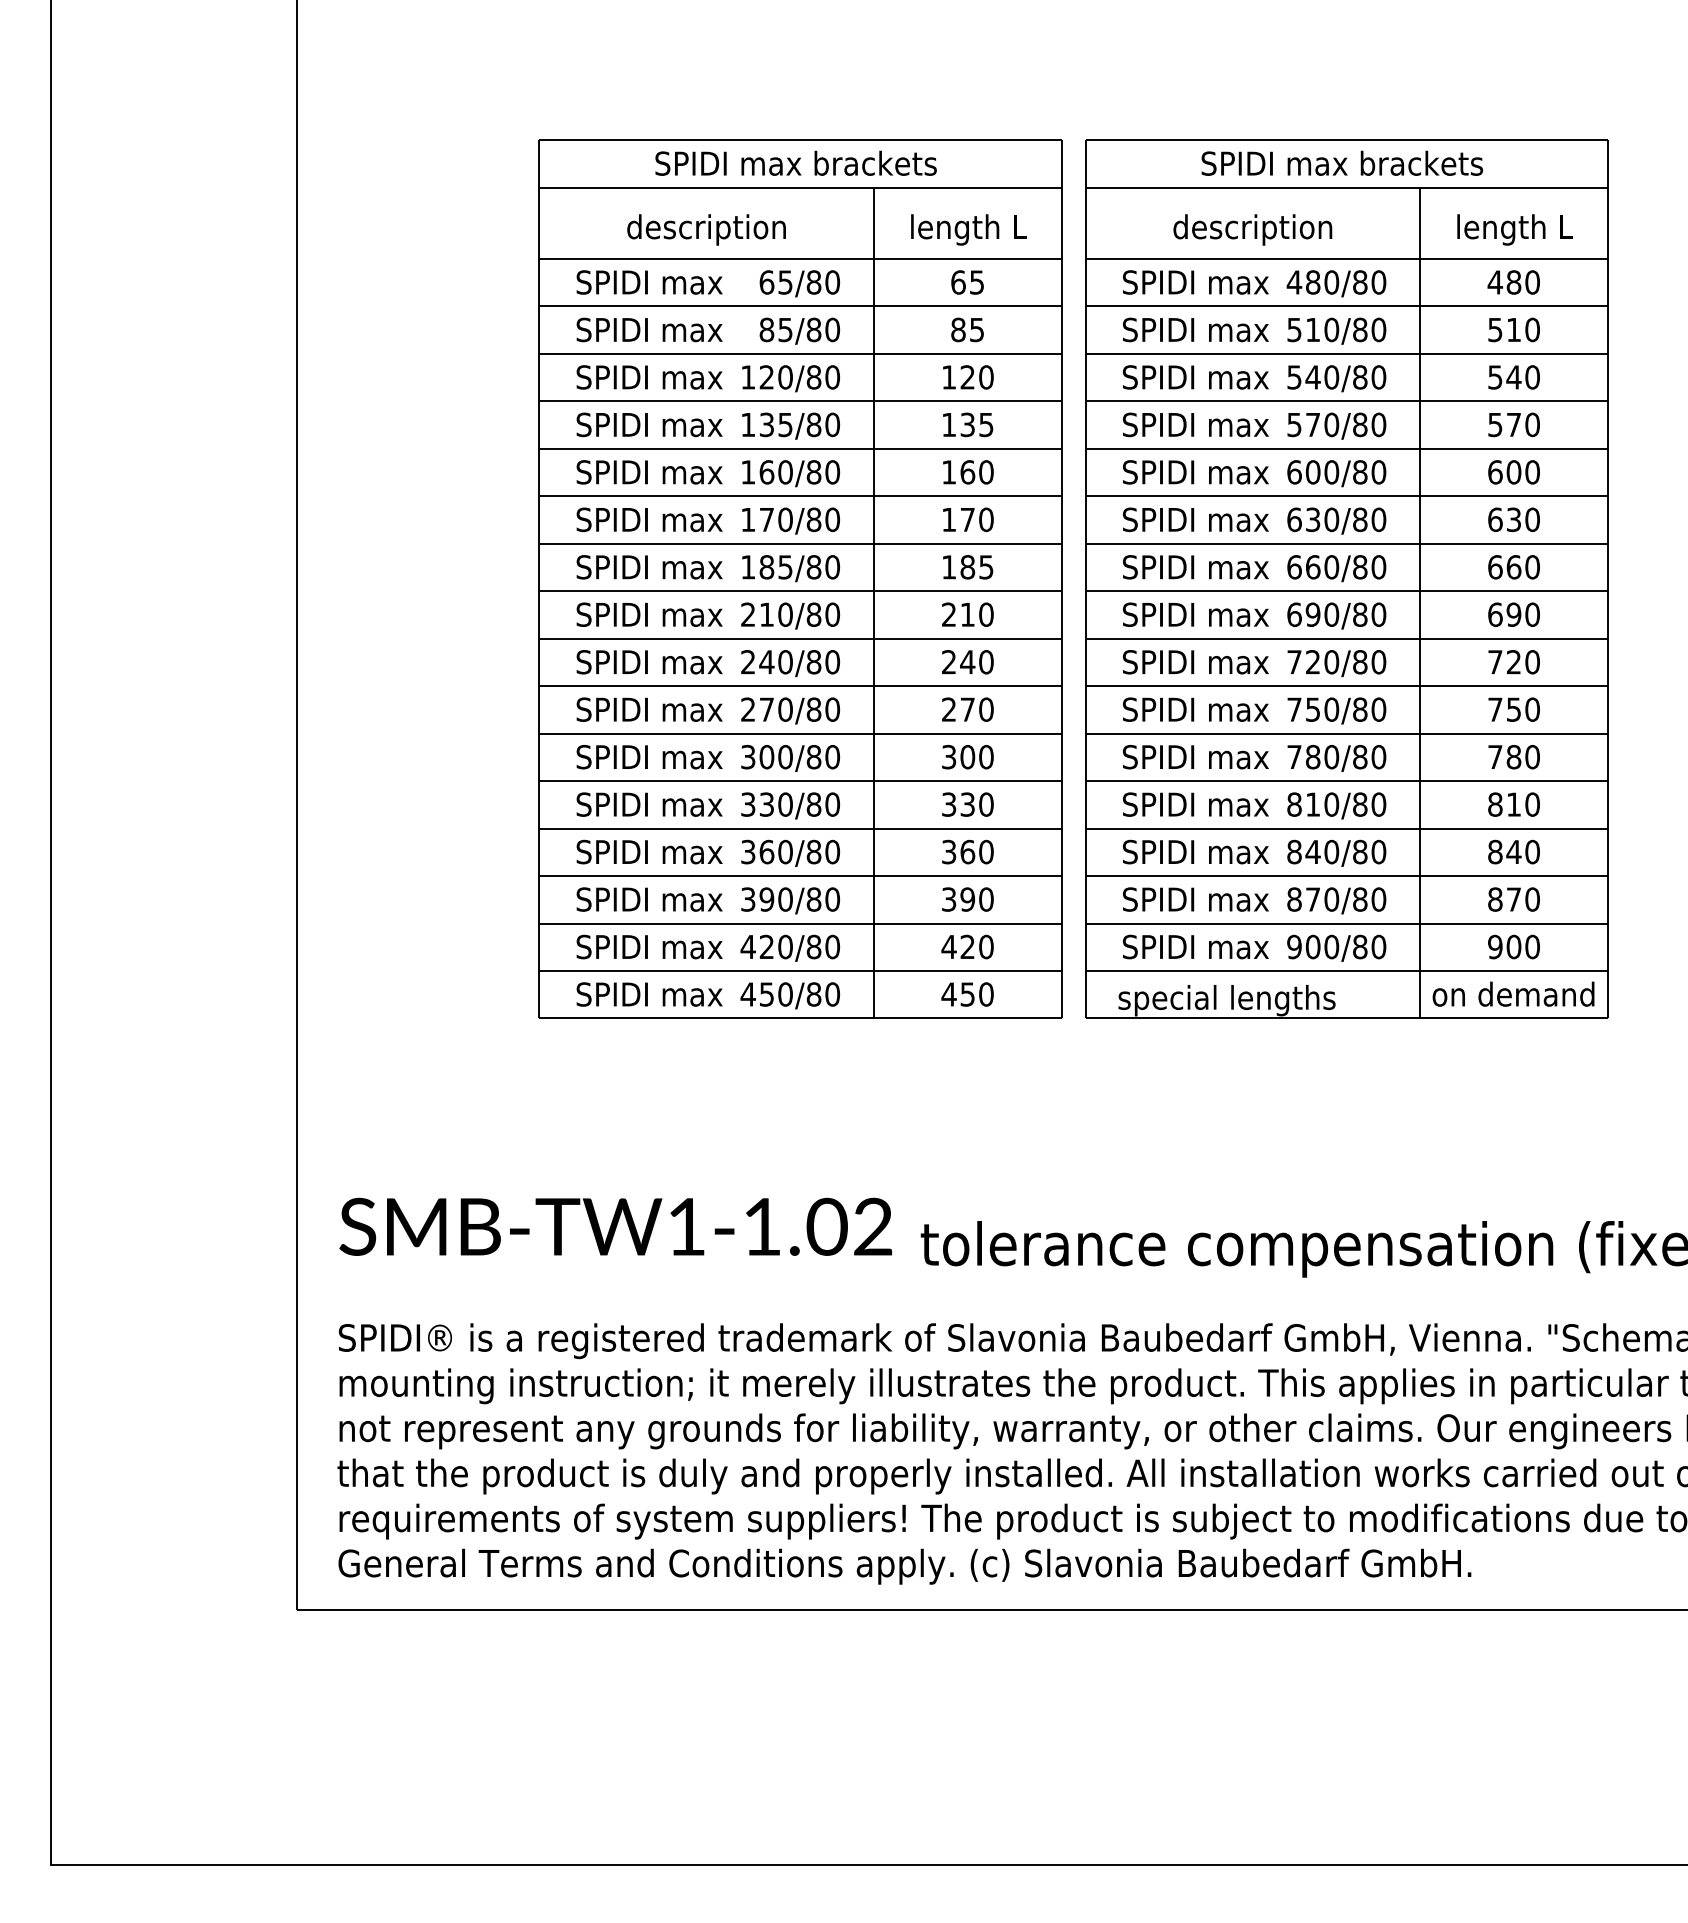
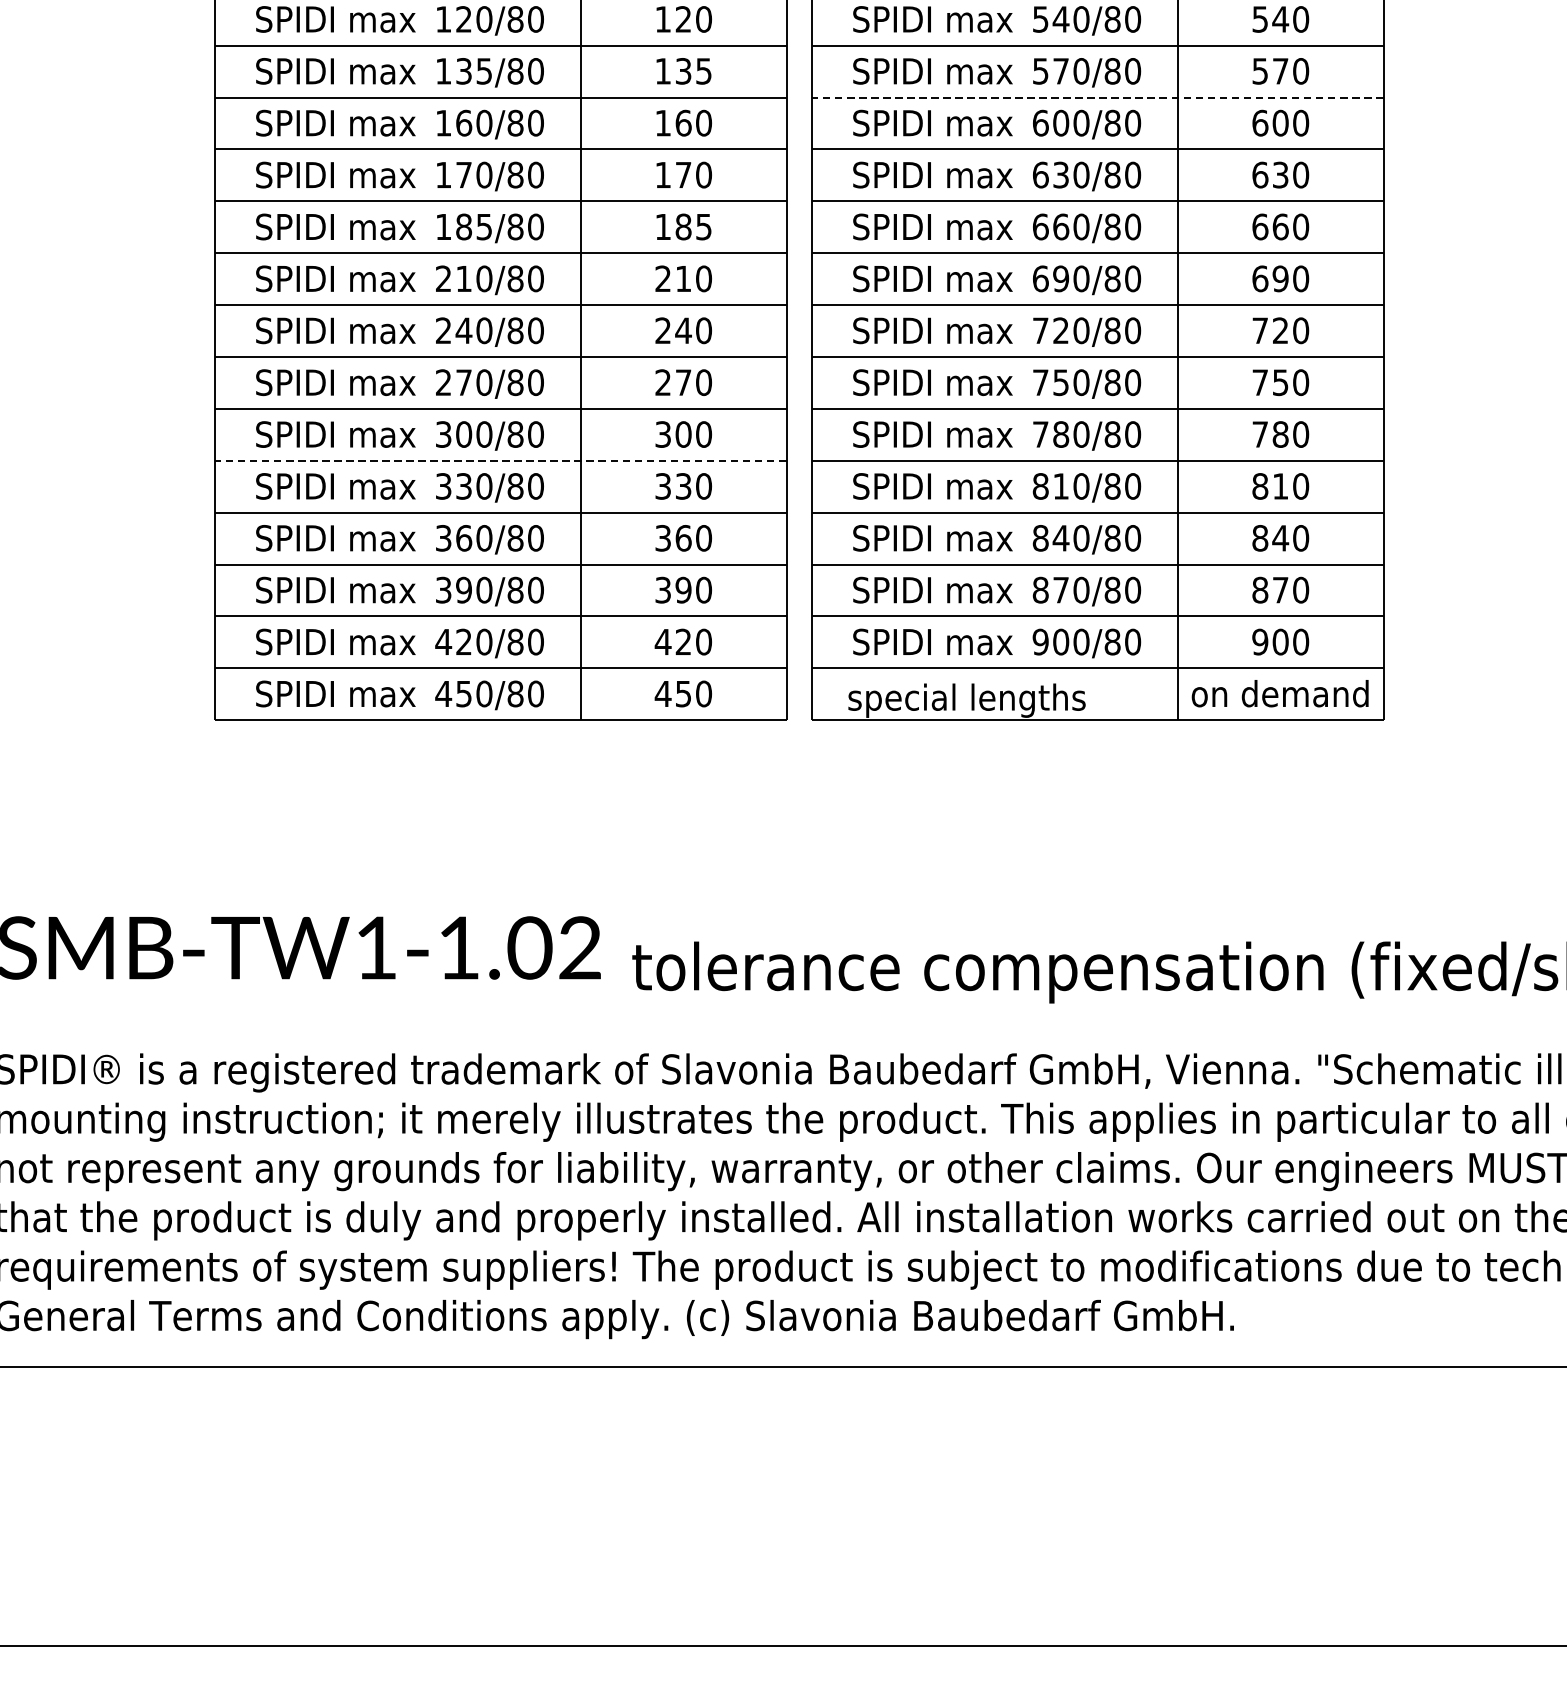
line: (1346, 448) -> (1097, 97), solid -> dashed
line: (800, 781) -> (500, 461), solid -> dashed

